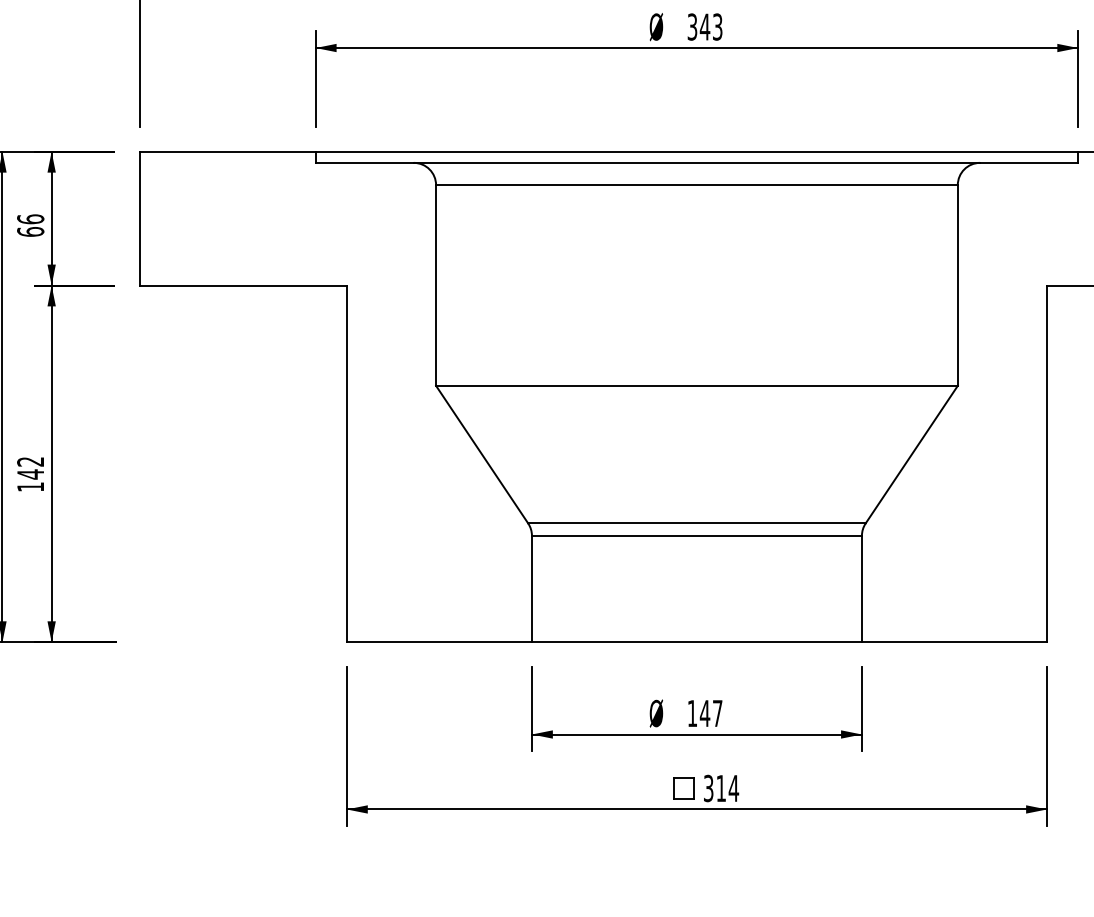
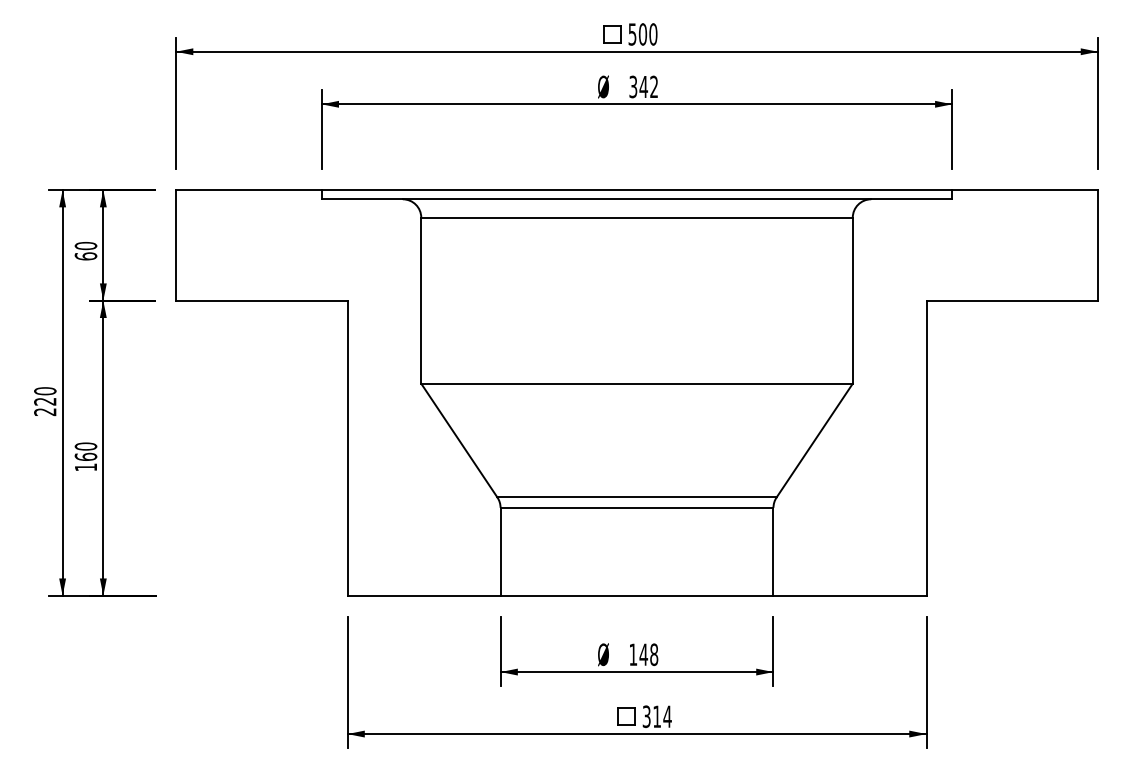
text: (718, 27) -> (654, 87), 343 -> 342
text: (30, 218) -> (85, 245), 66 -> 60
text: (30, 467) -> (85, 451), 142 -> 160
text: (718, 713) -> (654, 654), 147 -> 148

